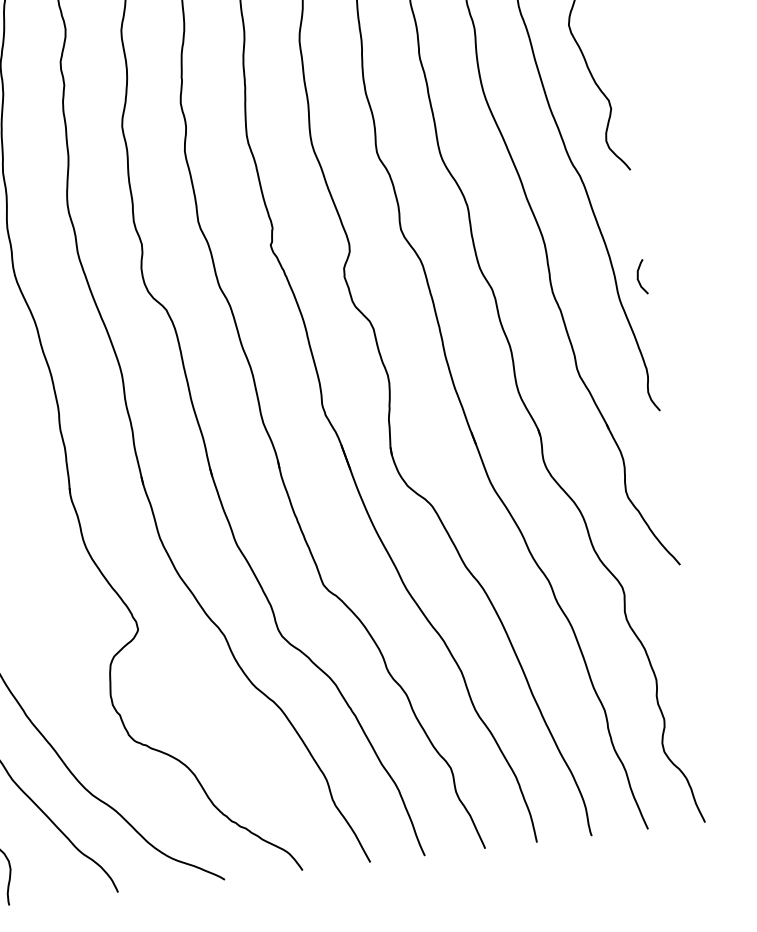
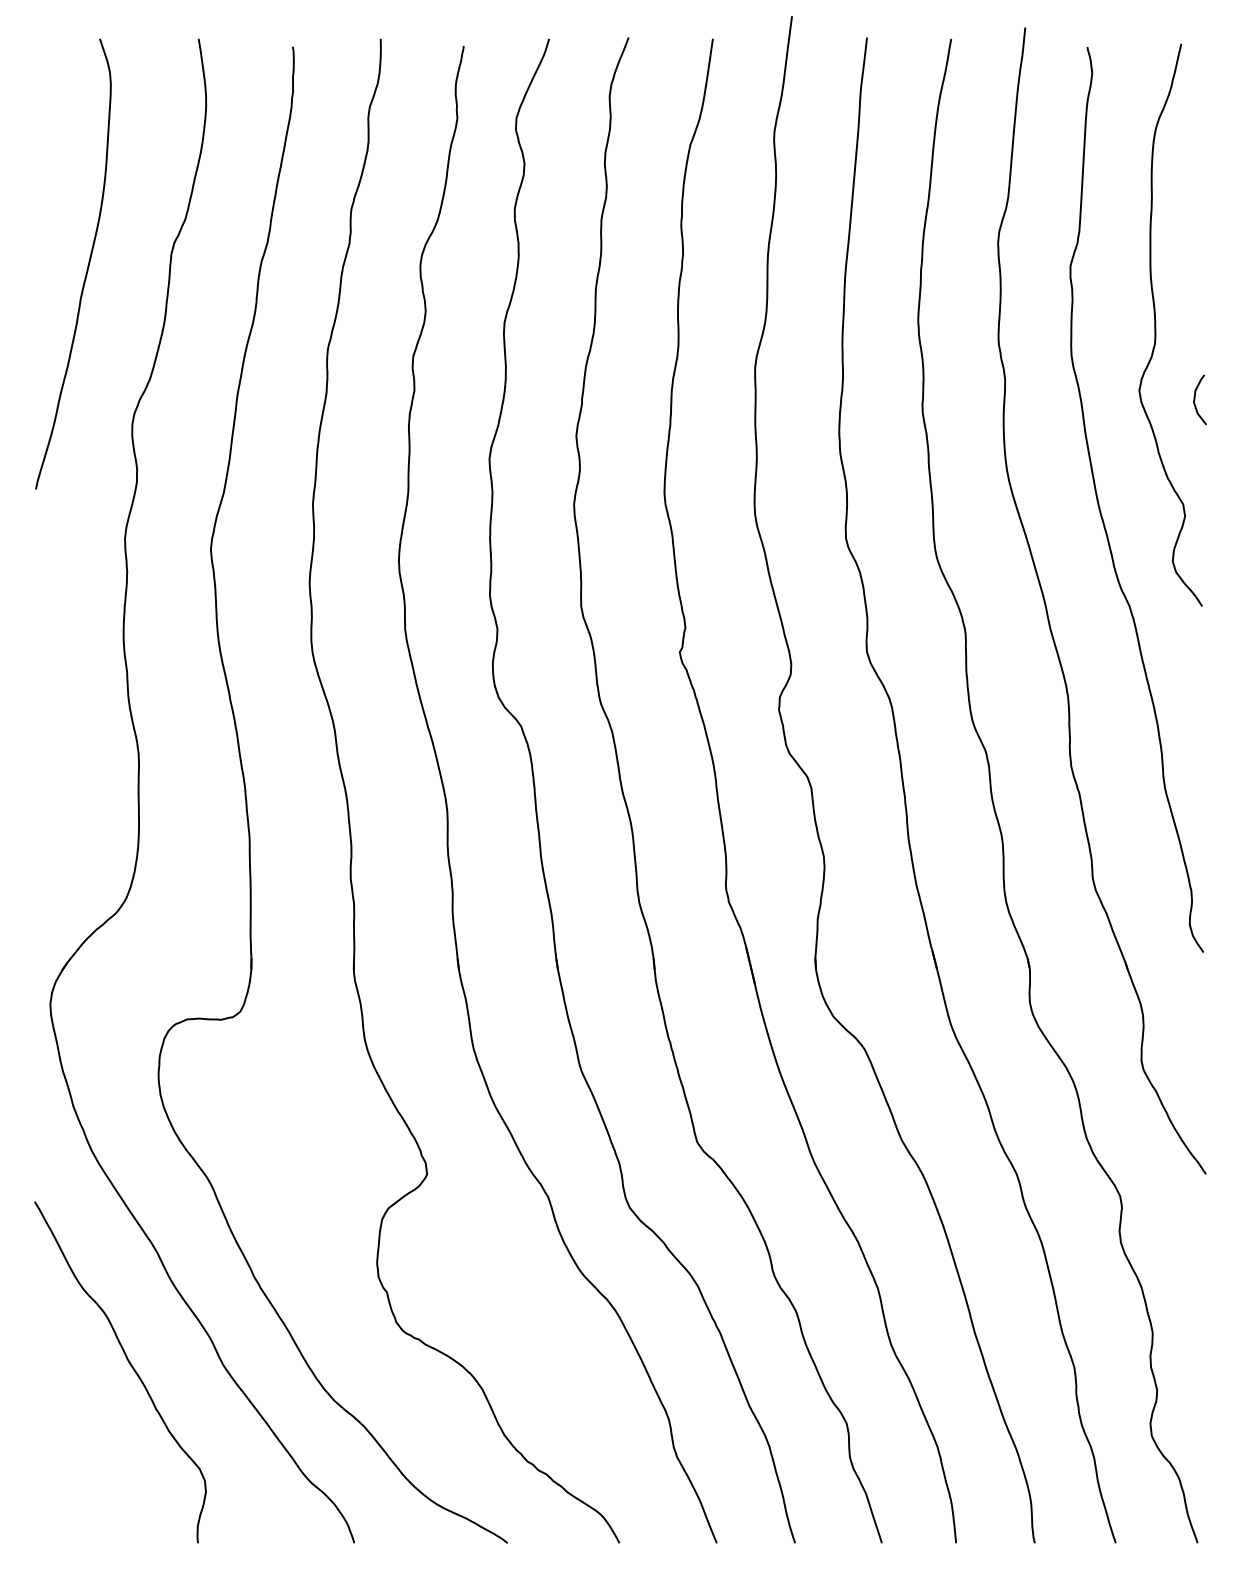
curve: (638, 277) -> (1195, 399), moved

